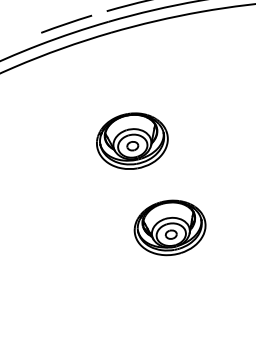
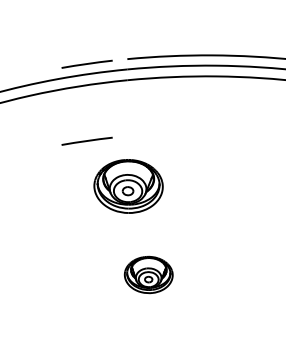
line: (80, 102) -> (86, 140), added
part: (169, 227) -> (148, 274), size x0.7

